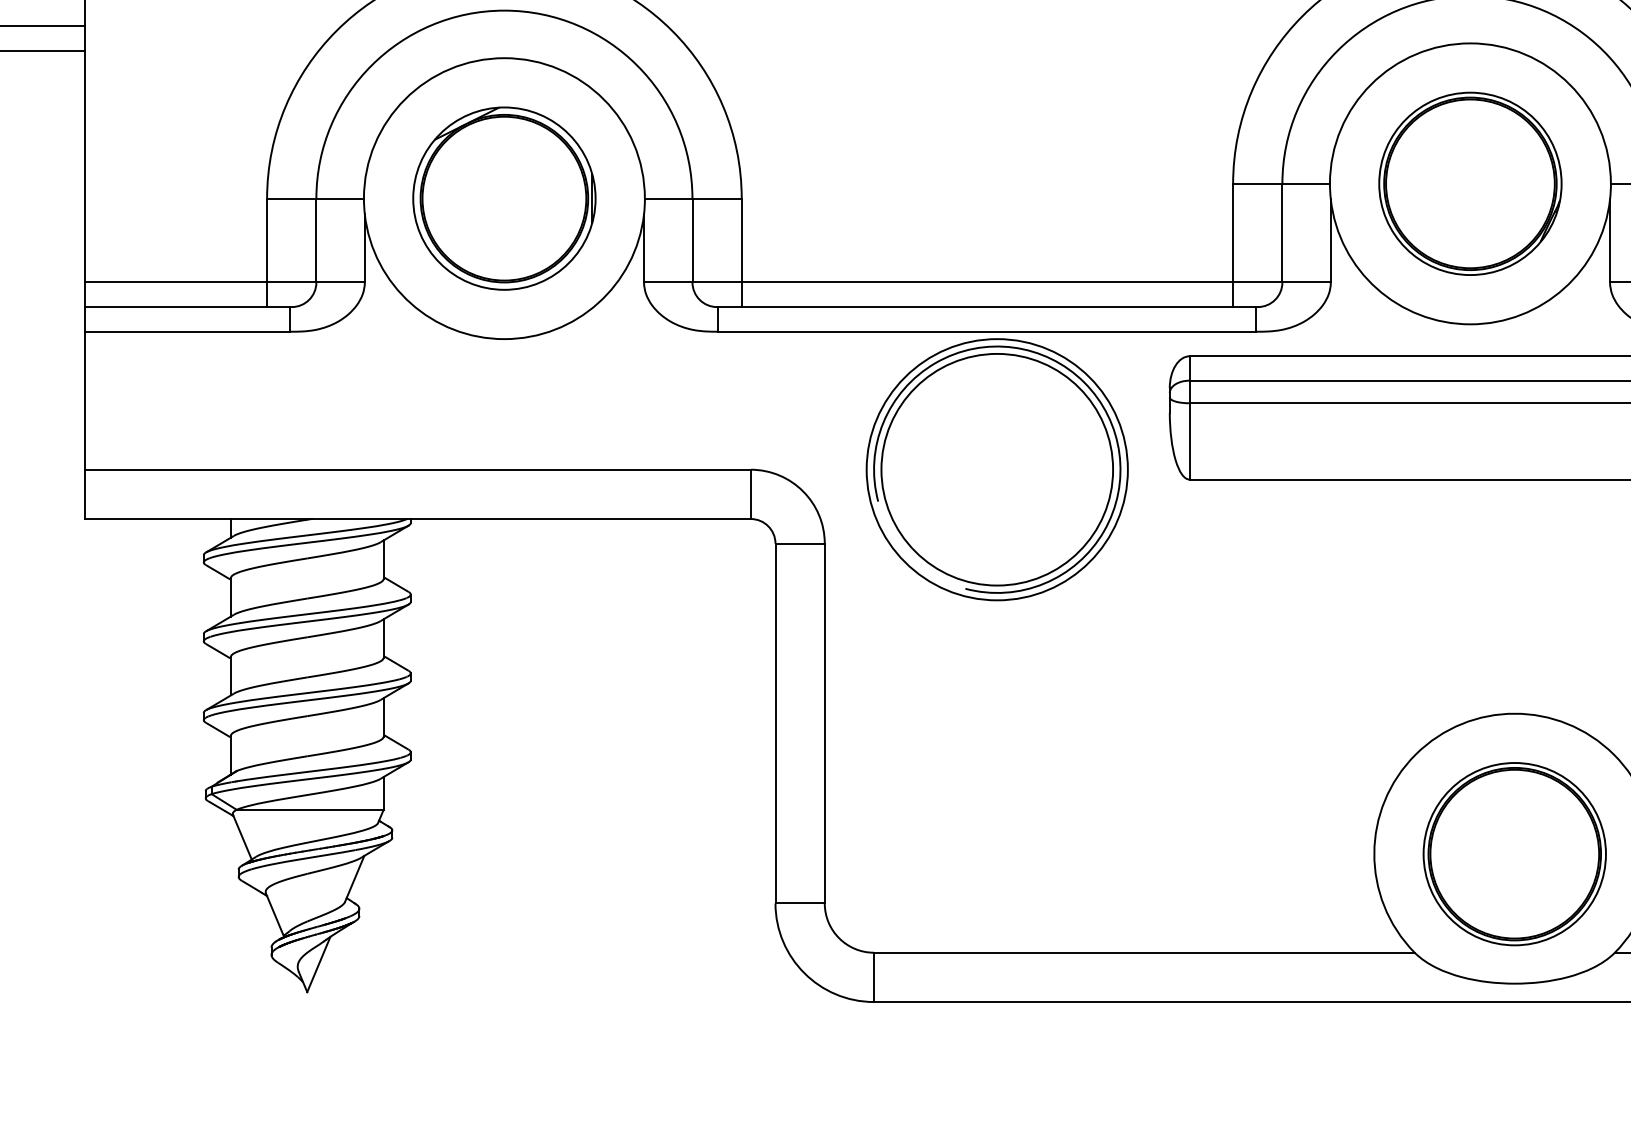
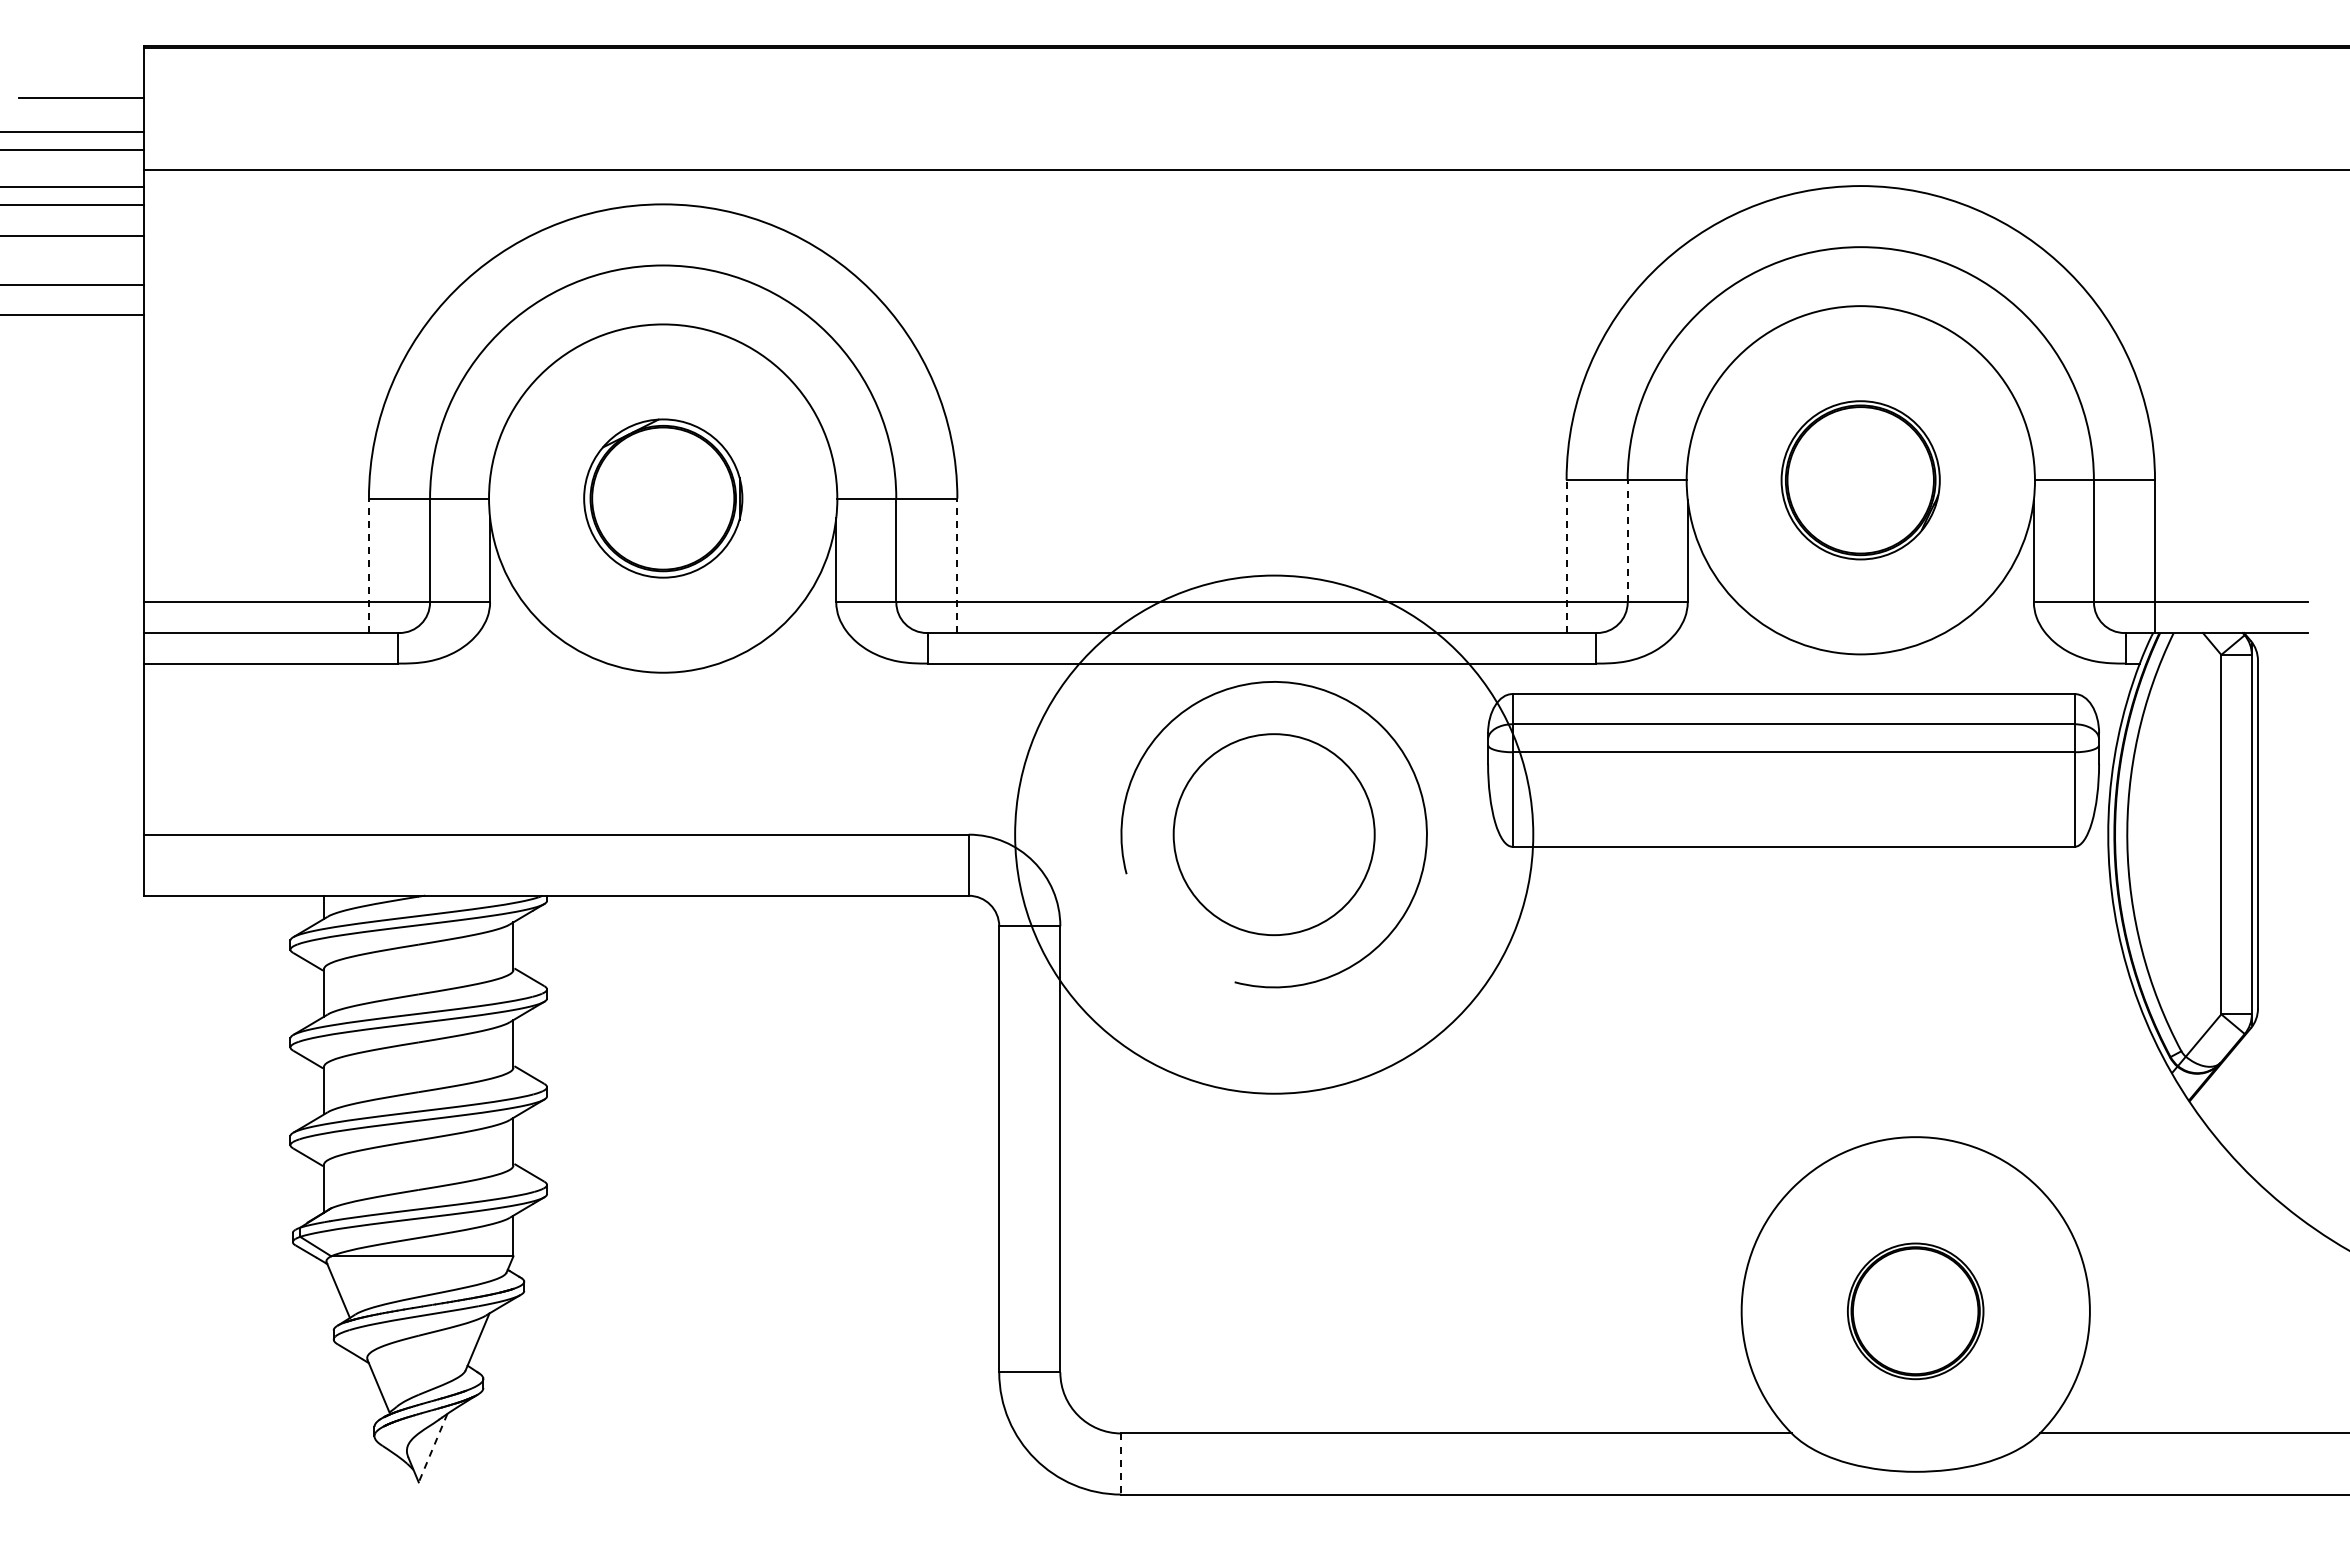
part: (1470, 184) -> (1860, 480), size x0.7
part: (504, 198) -> (663, 498), size x0.7
line: (1282, 232) -> (1627, 540), solid -> dashed
line: (1233, 245) -> (1566, 556), solid -> dashed
line: (266, 252) -> (368, 565), solid -> dashed
line: (741, 252) -> (957, 565), solid -> dashed
circle: (996, 469) -> (1273, 834), size x0.7
circle: (997, 469) -> (1274, 834), size x1.6
part: (1514, 854) -> (1915, 1311), size x0.6
line: (318, 964) -> (432, 1448), solid -> dashed
line: (874, 977) -> (1121, 1464), solid -> dashed

